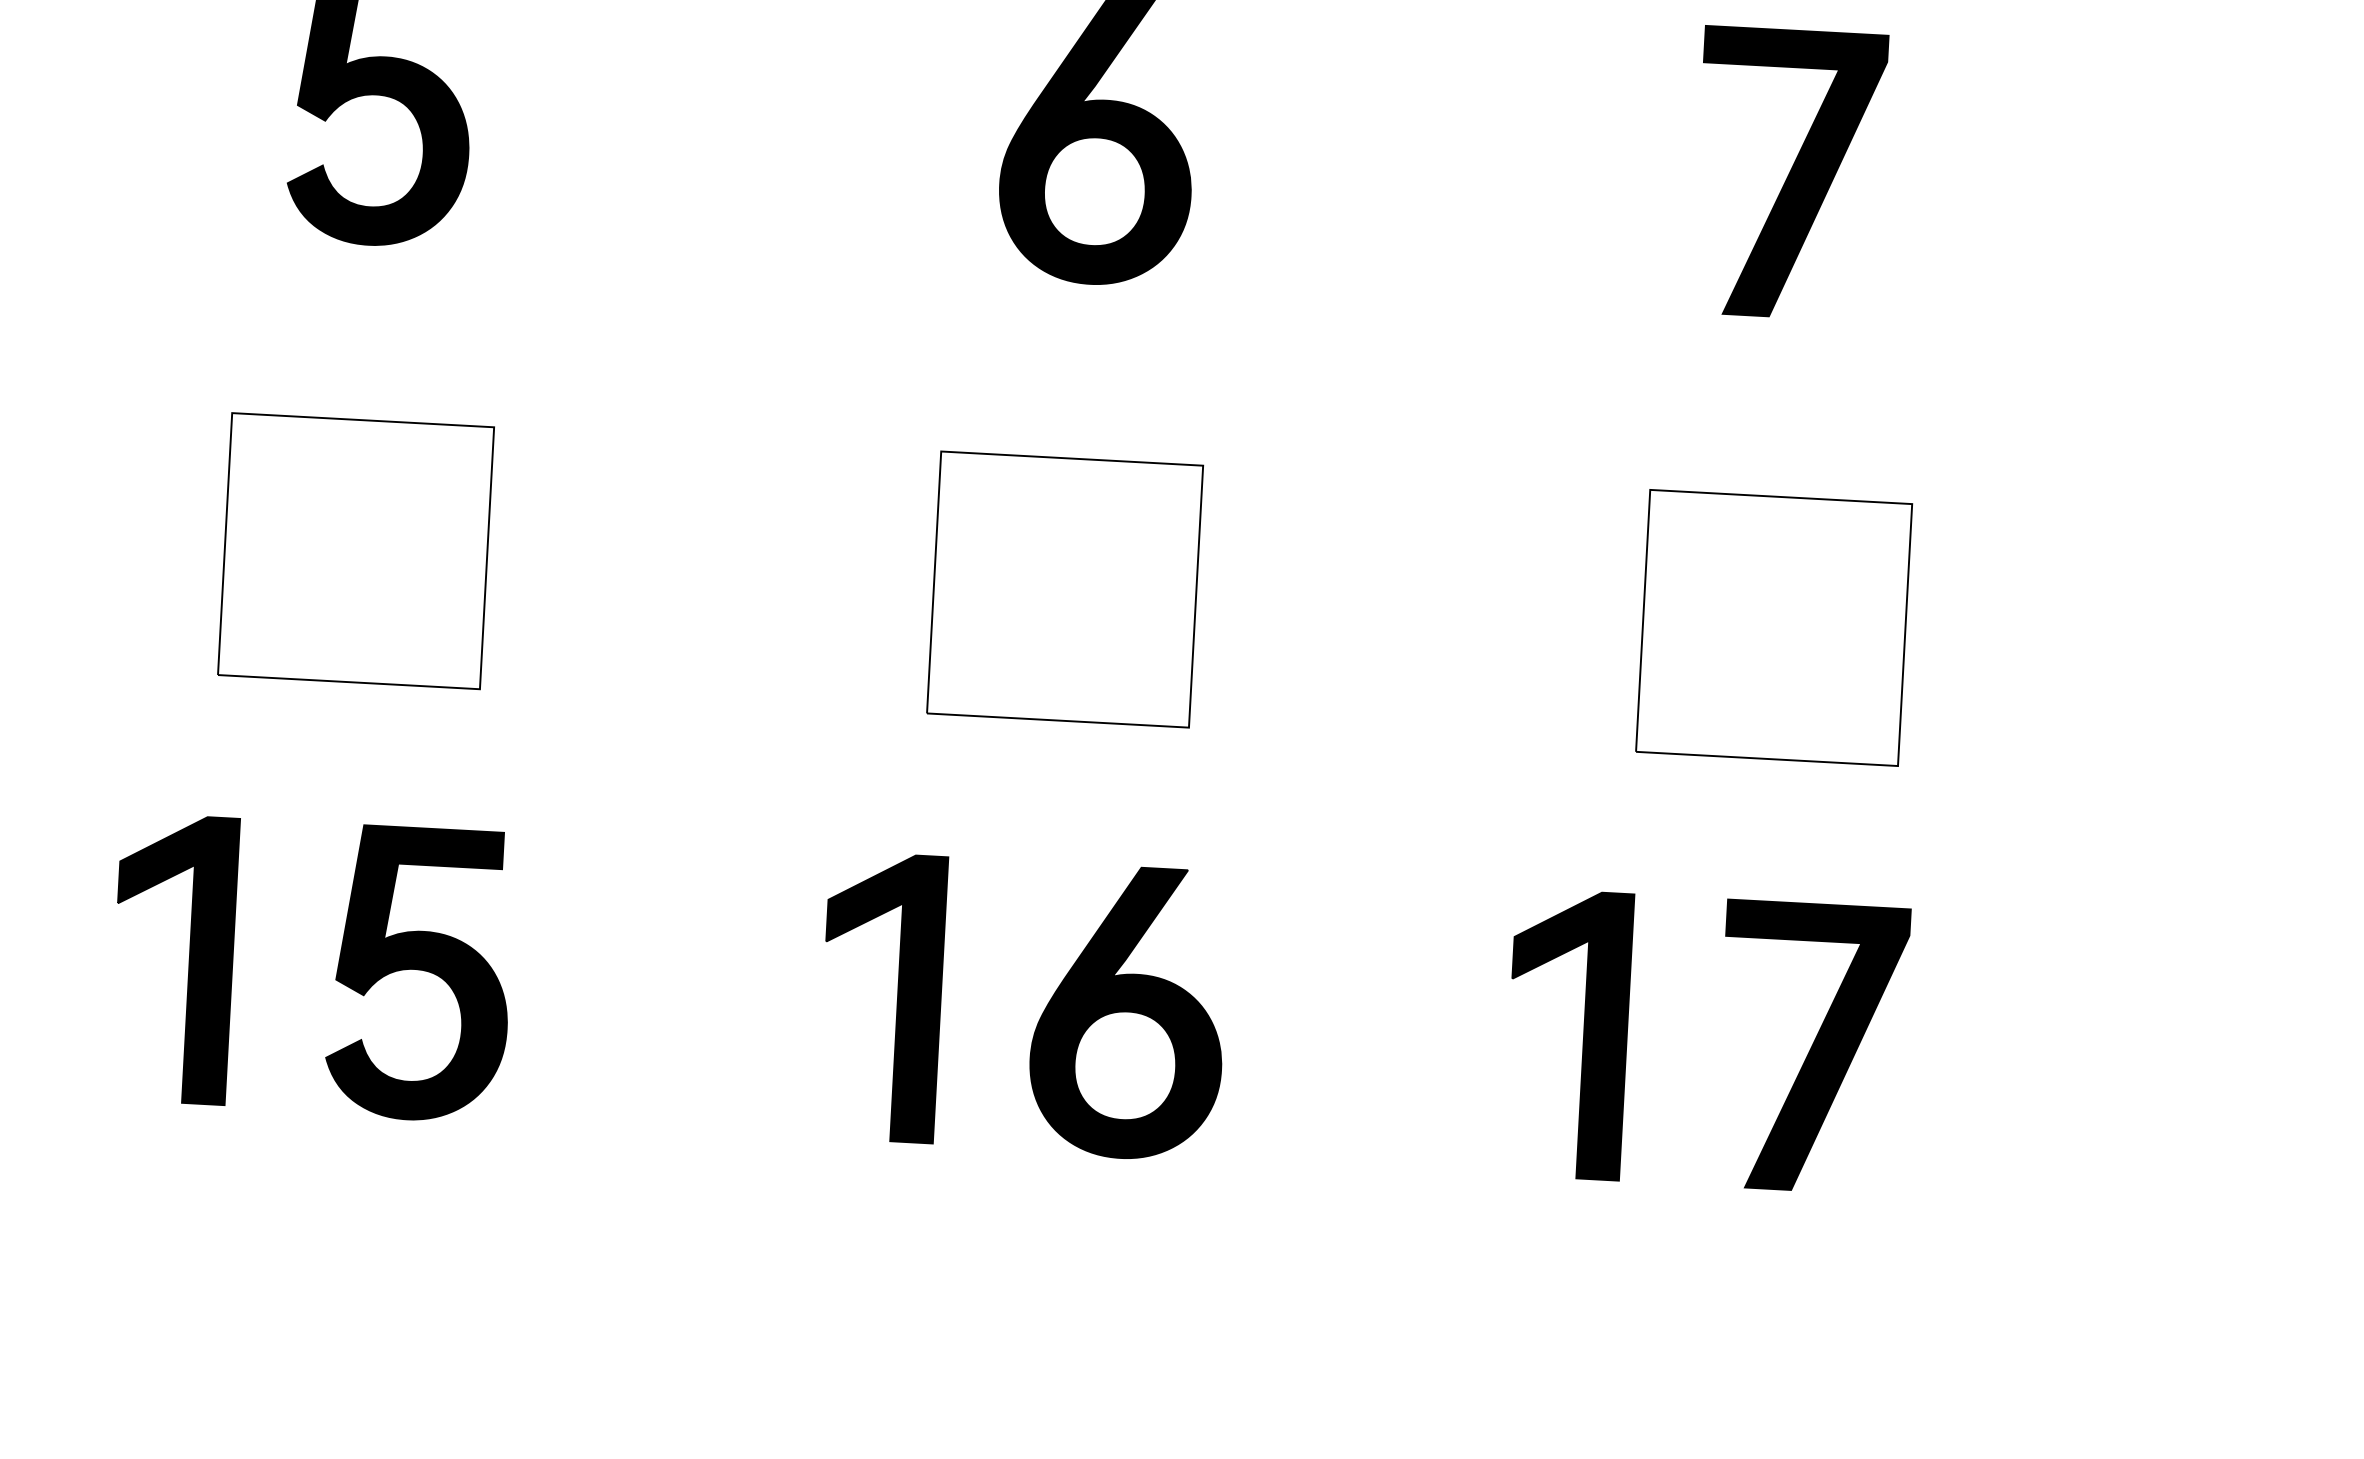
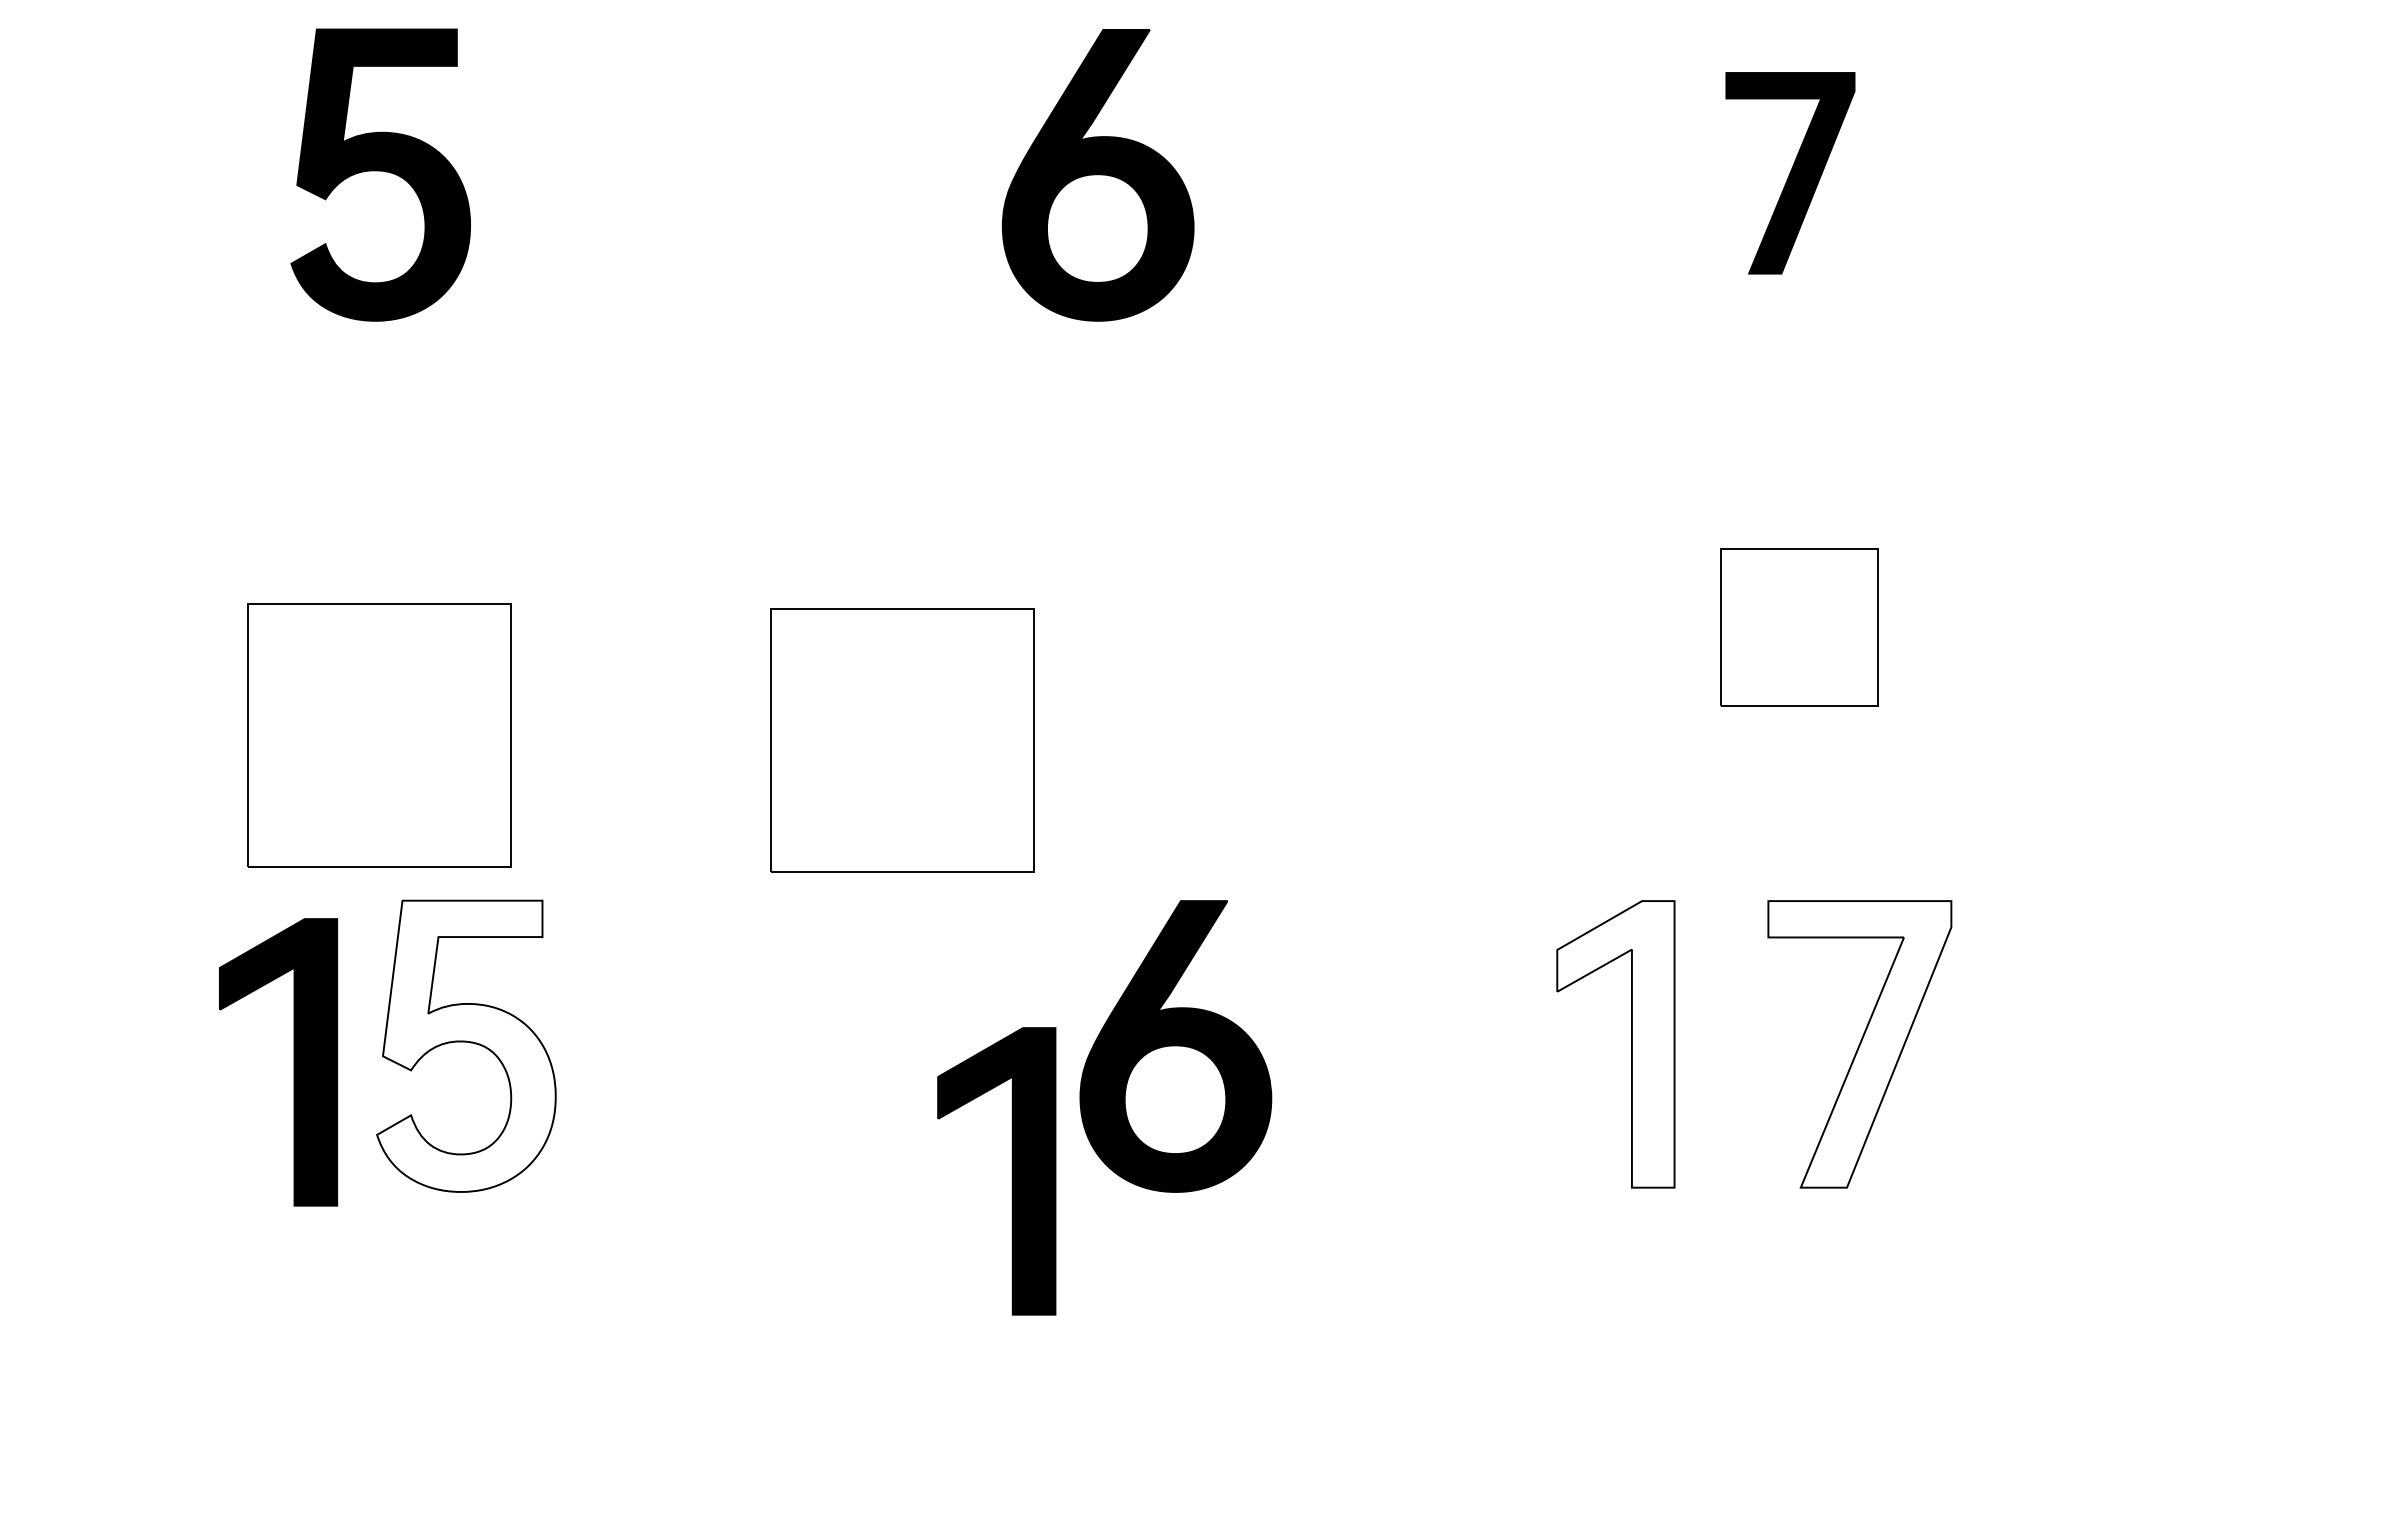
part: (1789, 174) -> (1790, 173), size x0.7
part: (356, 551) -> (379, 735), moved
part: (1065, 589) -> (902, 740), moved
part: (1773, 628) -> (1799, 627), size x0.6
part: (188, 959) -> (293, 1062), moved
fill: (420, 973) -> (466, 1045), removed
part: (896, 998) -> (1011, 1171), moved
fill: (1567, 1034) -> (1615, 1044), removed
fill: (1811, 1047) -> (1859, 1044), removed

